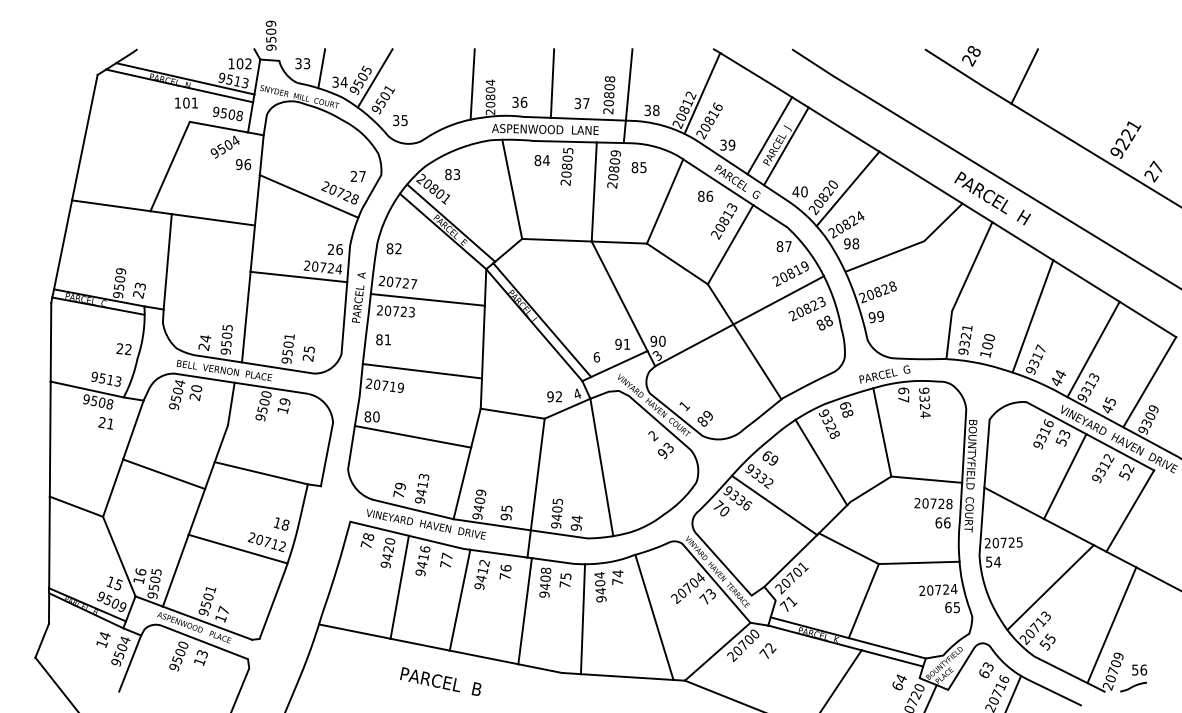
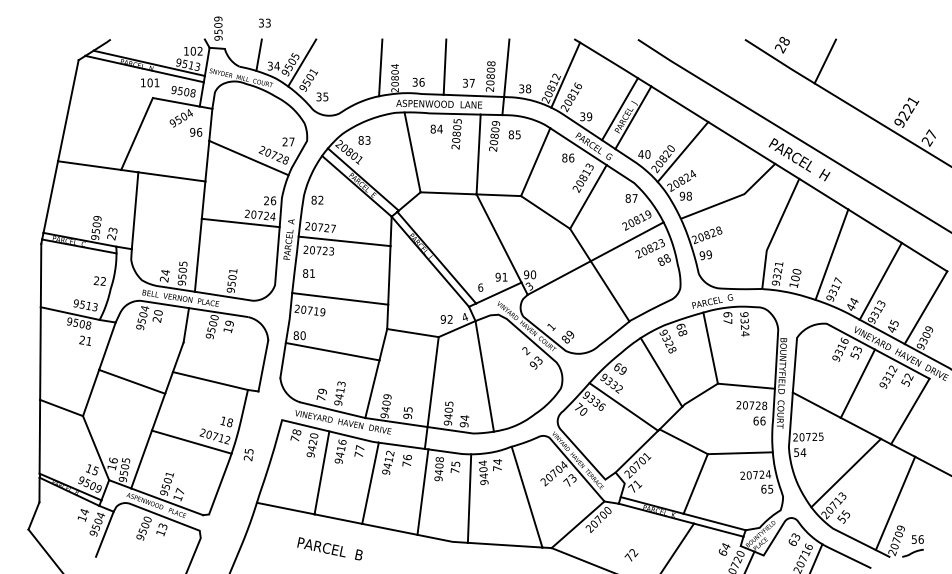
text: (302, 62) -> (264, 22), moved
text: (308, 354) -> (248, 455), moved
text: (767, 651) -> (631, 555), moved
text: (440, 681) -> (329, 548), moved

